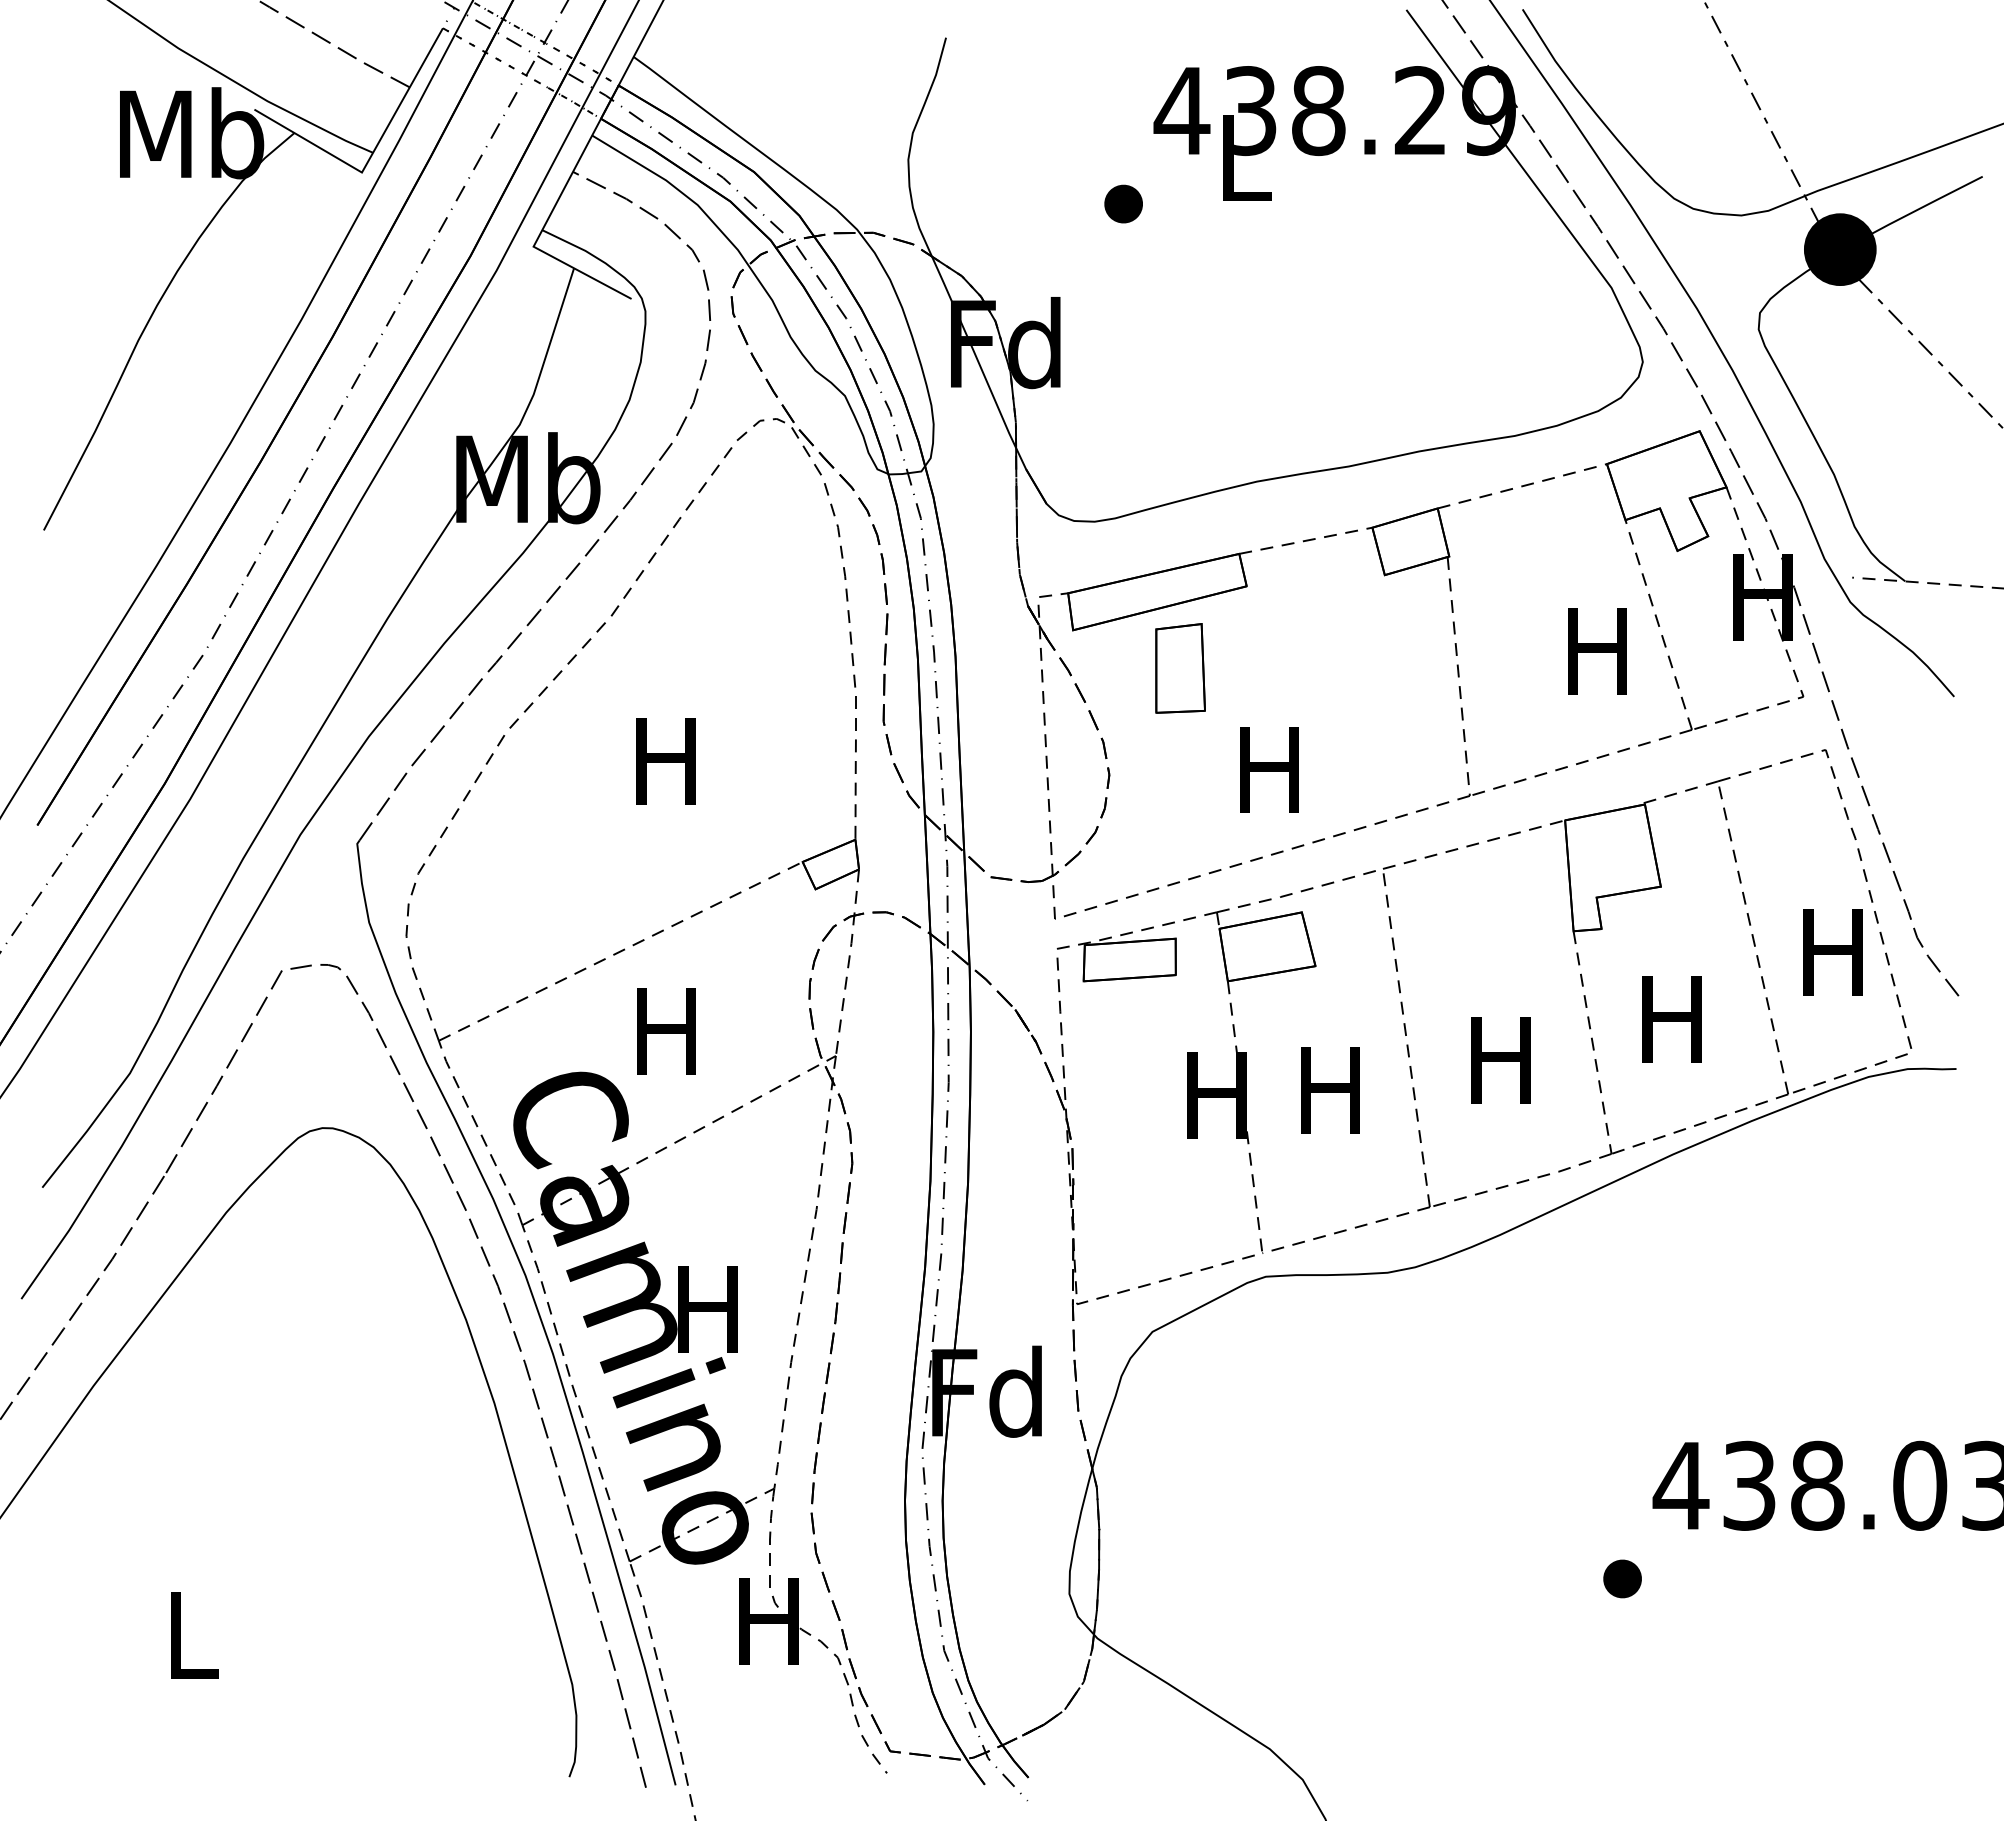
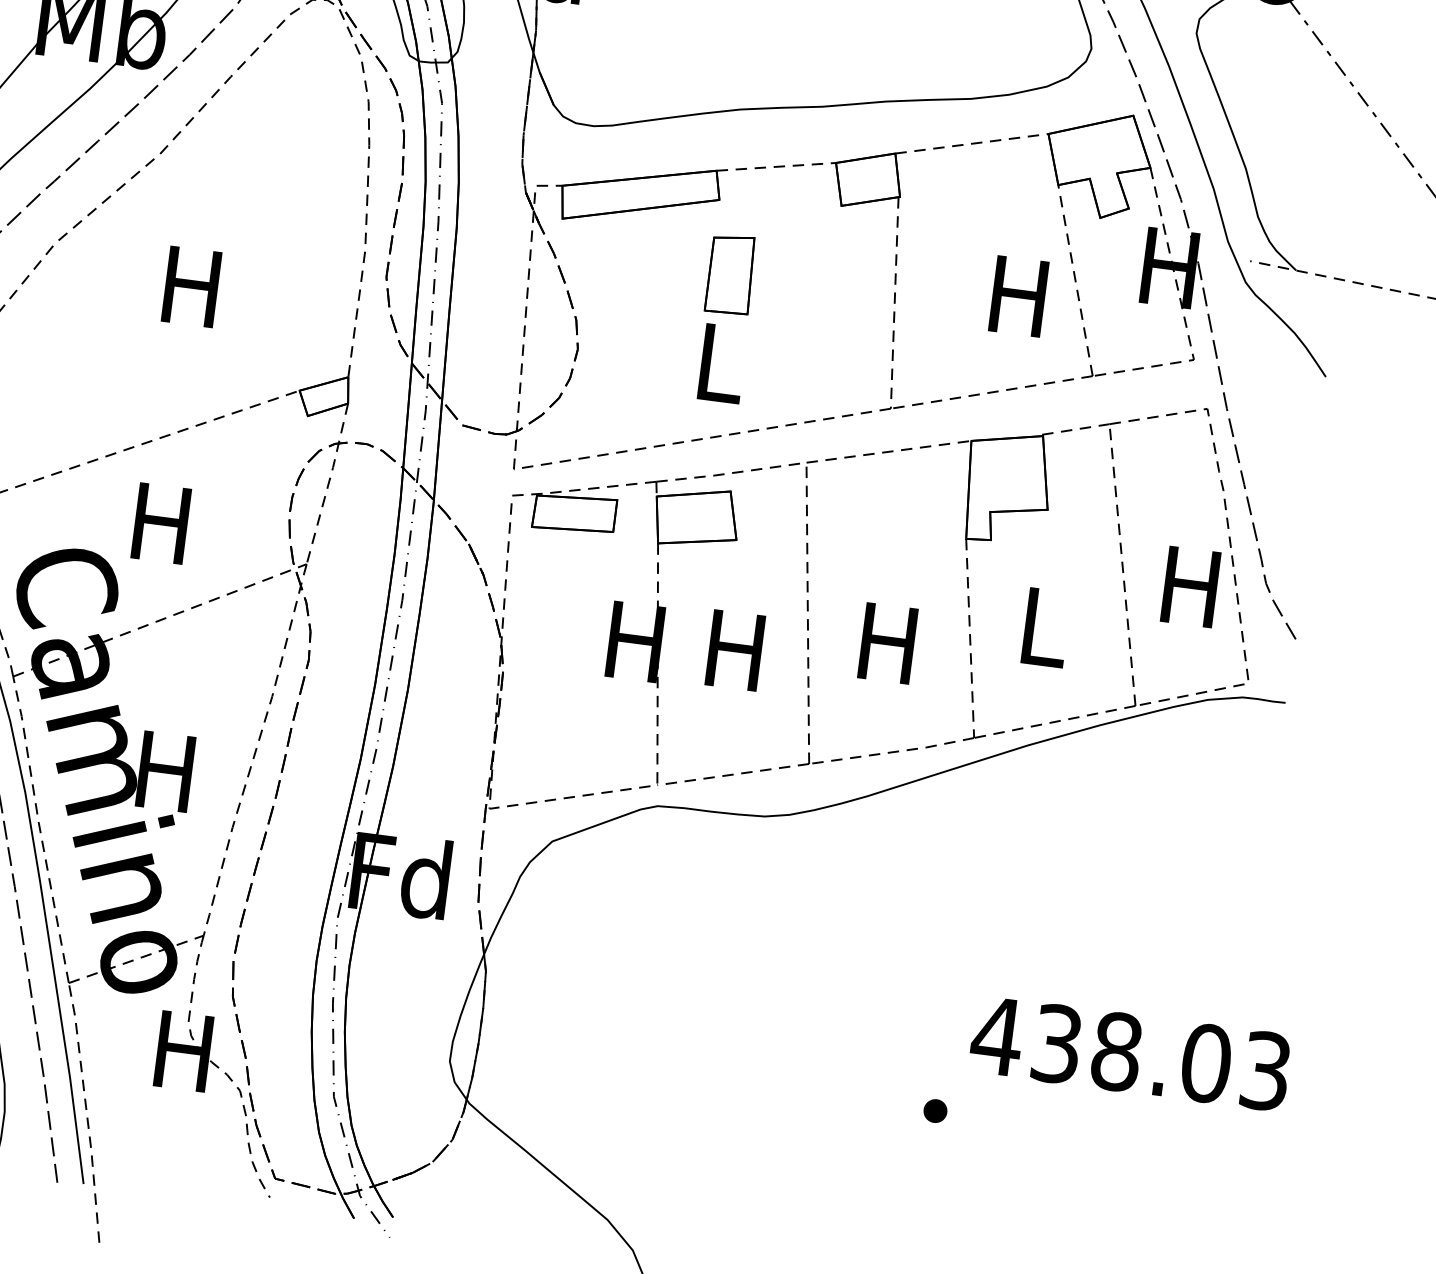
part: (1180, 668) -> (730, 274), moved
text: (1269, 769) -> (718, 362), H -> L
text: (1671, 1019) -> (1041, 627), H -> L
part: (1622, 1578) -> (935, 1110), size x0.7

